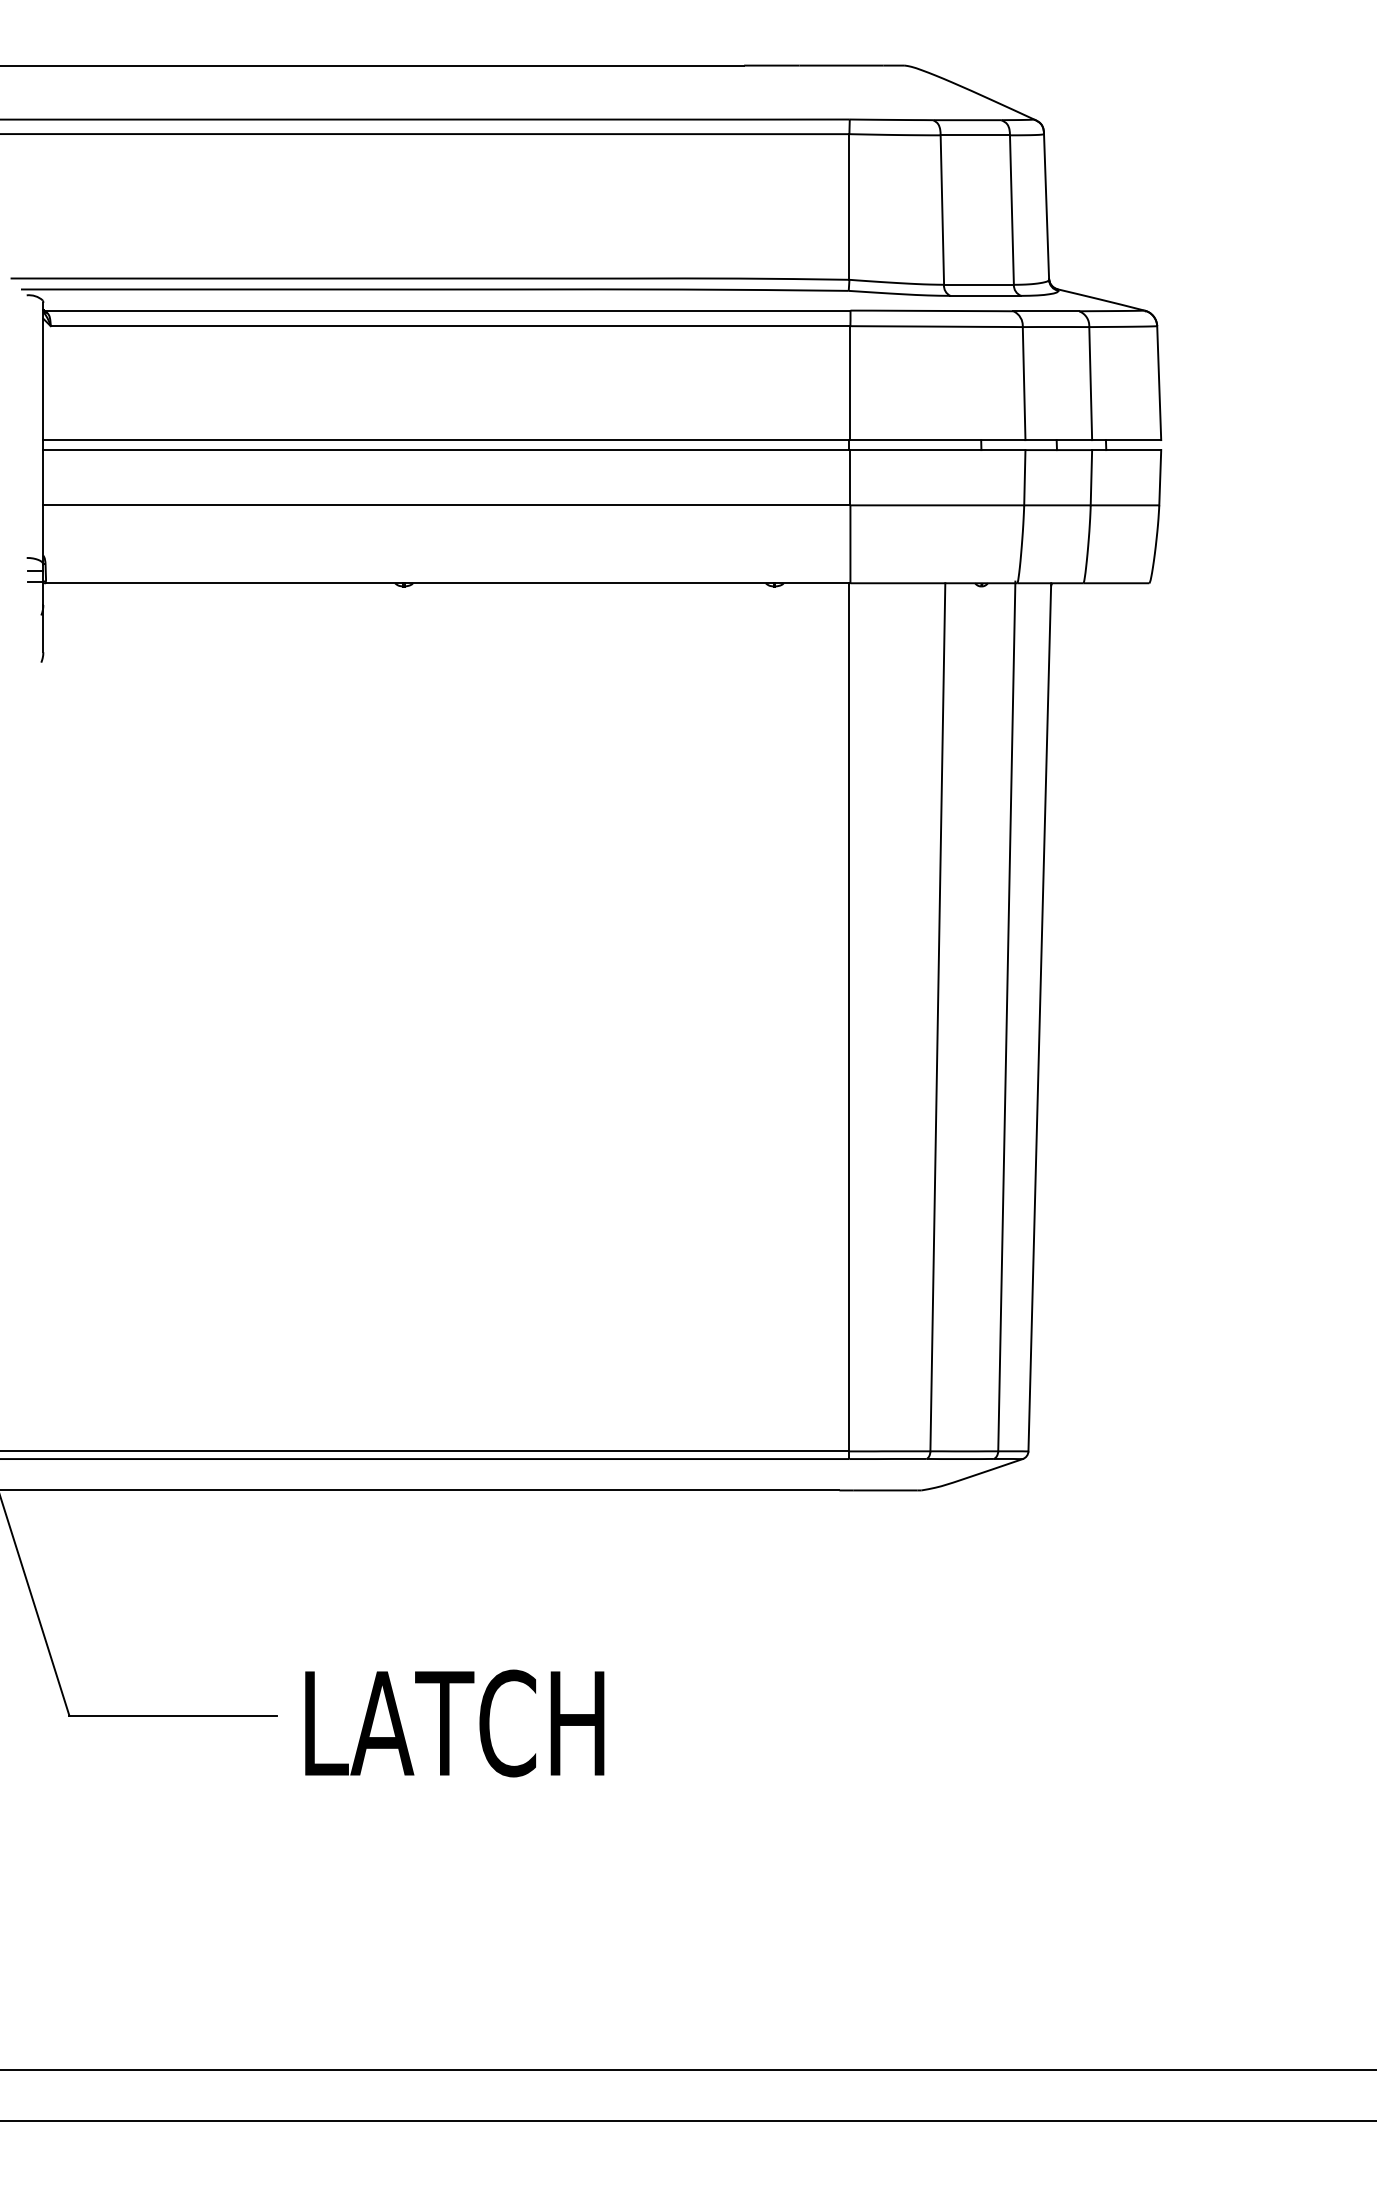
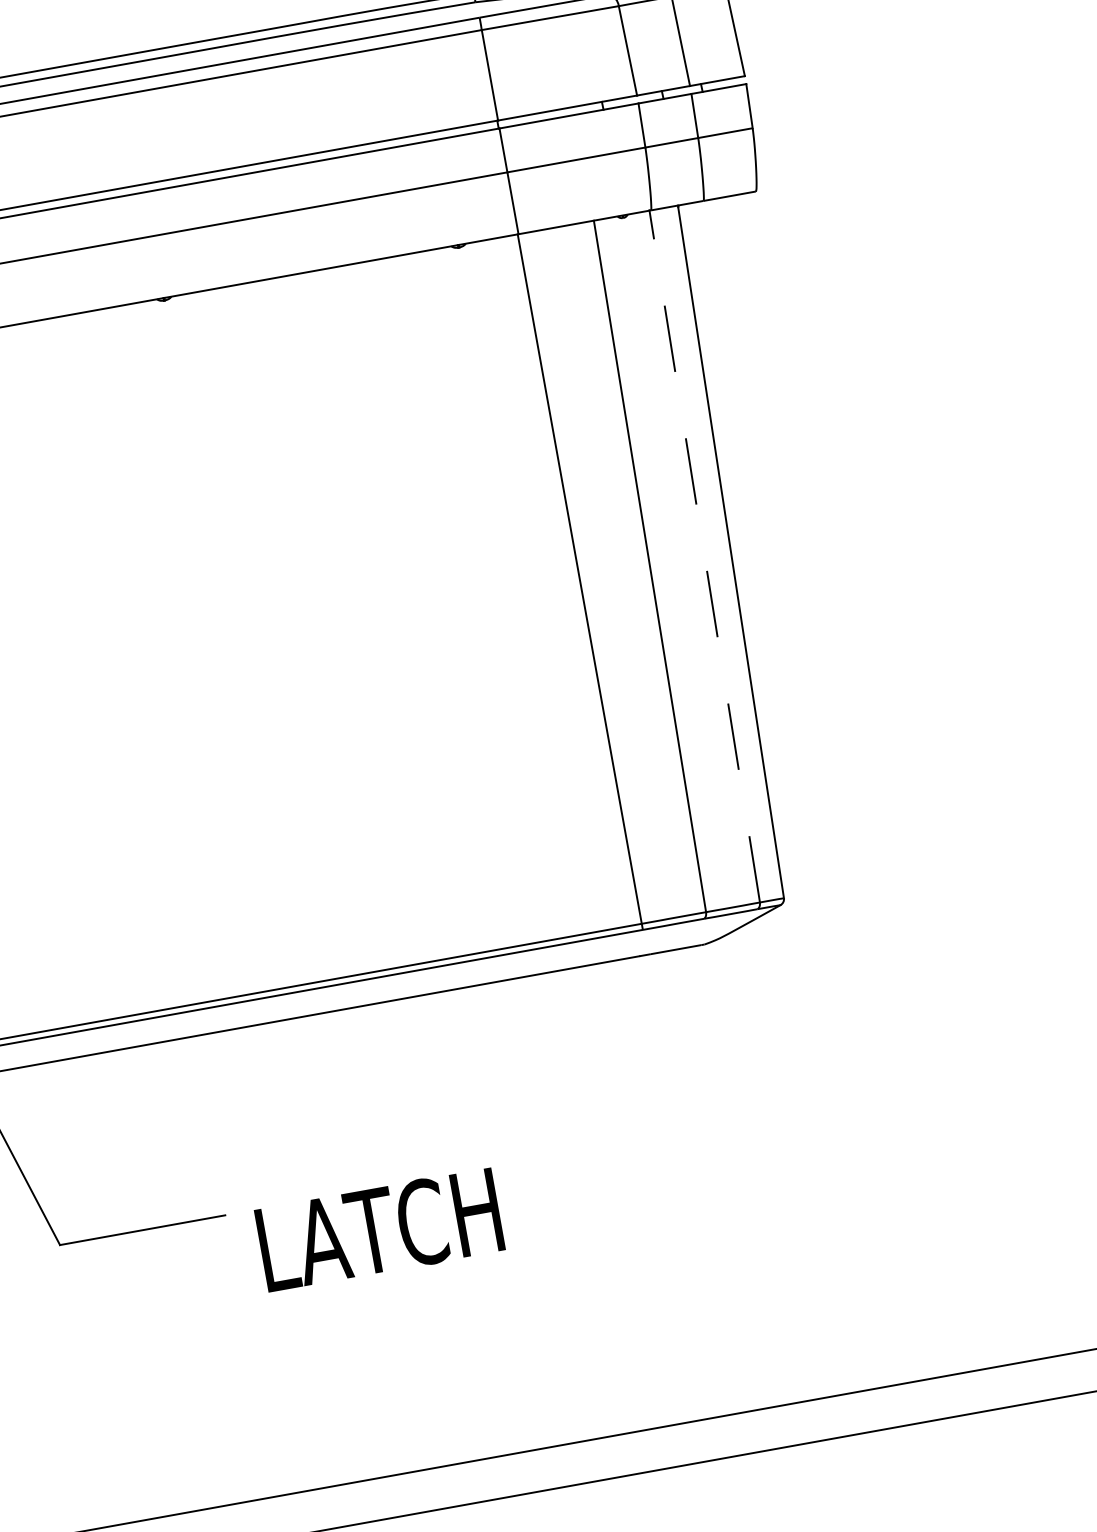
line: (1006, 1016) -> (704, 555), solid -> dashed
text: (454, 1723) -> (379, 1230), moved

